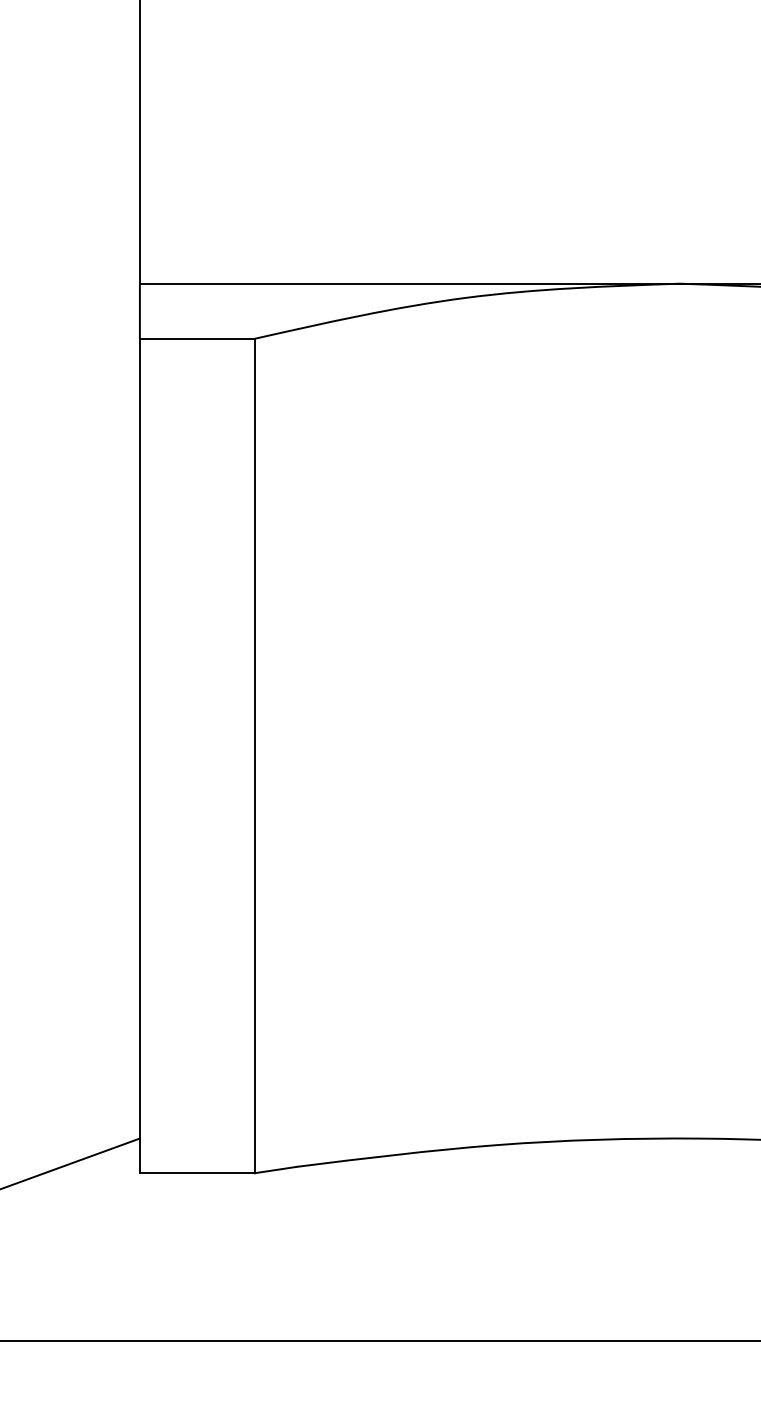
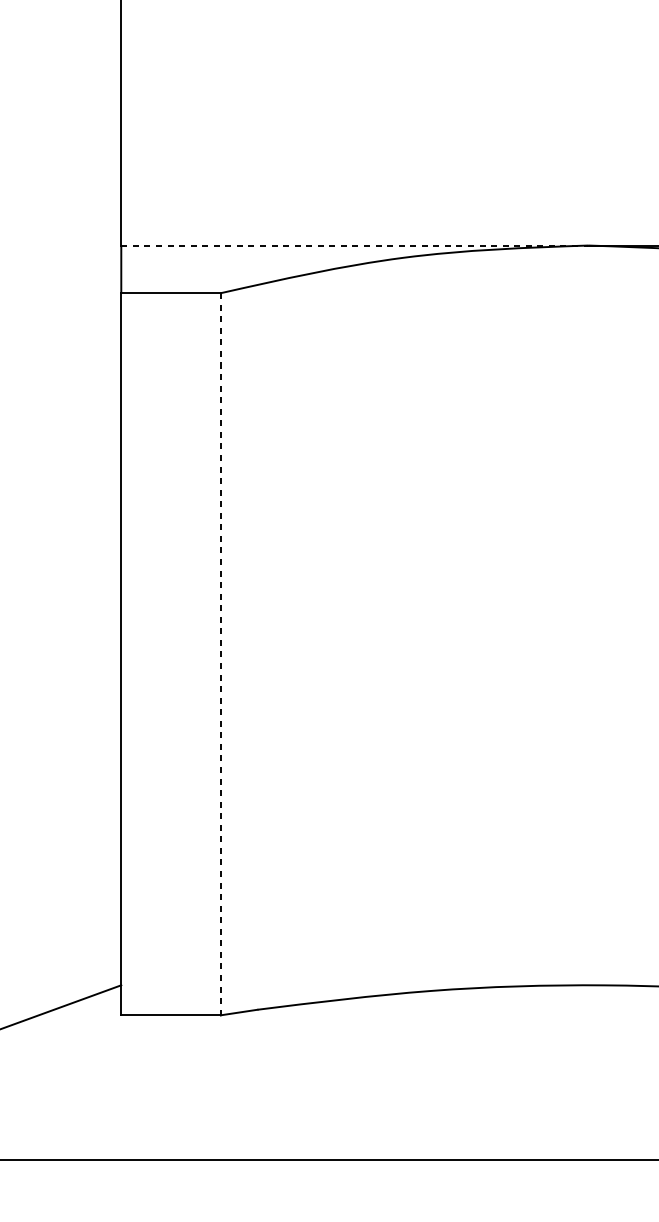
line: (409, 283) -> (354, 245), solid -> dashed
line: (255, 756) -> (221, 654), solid -> dashed

